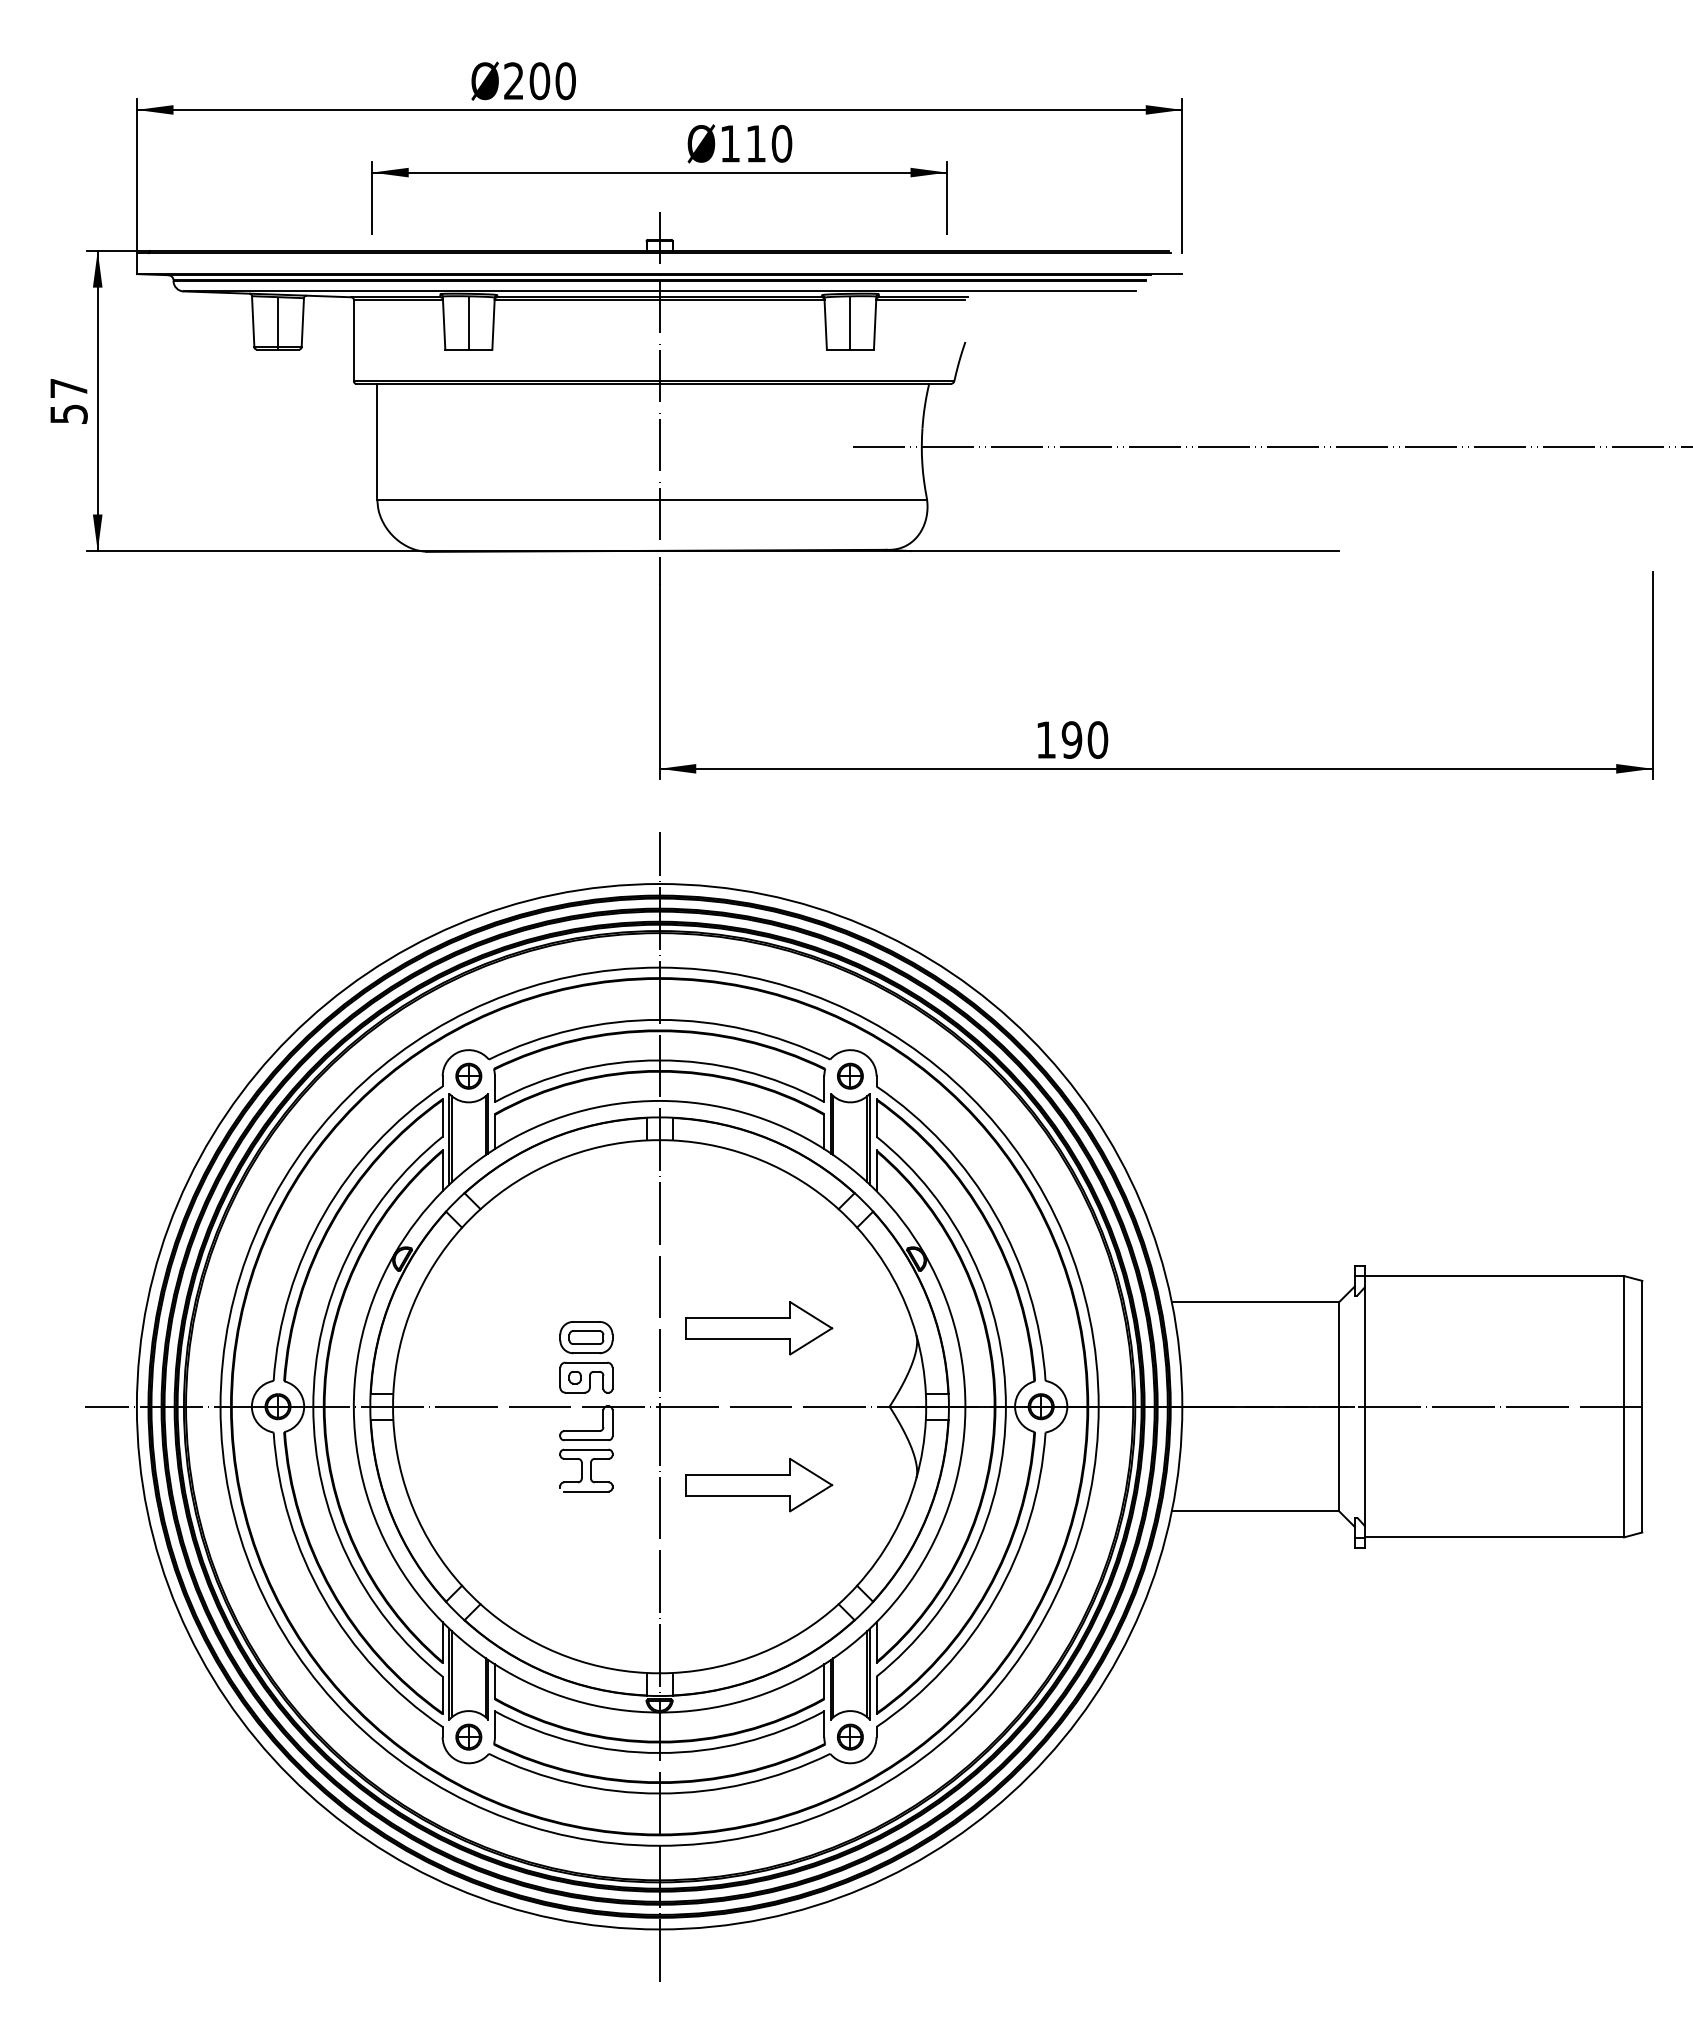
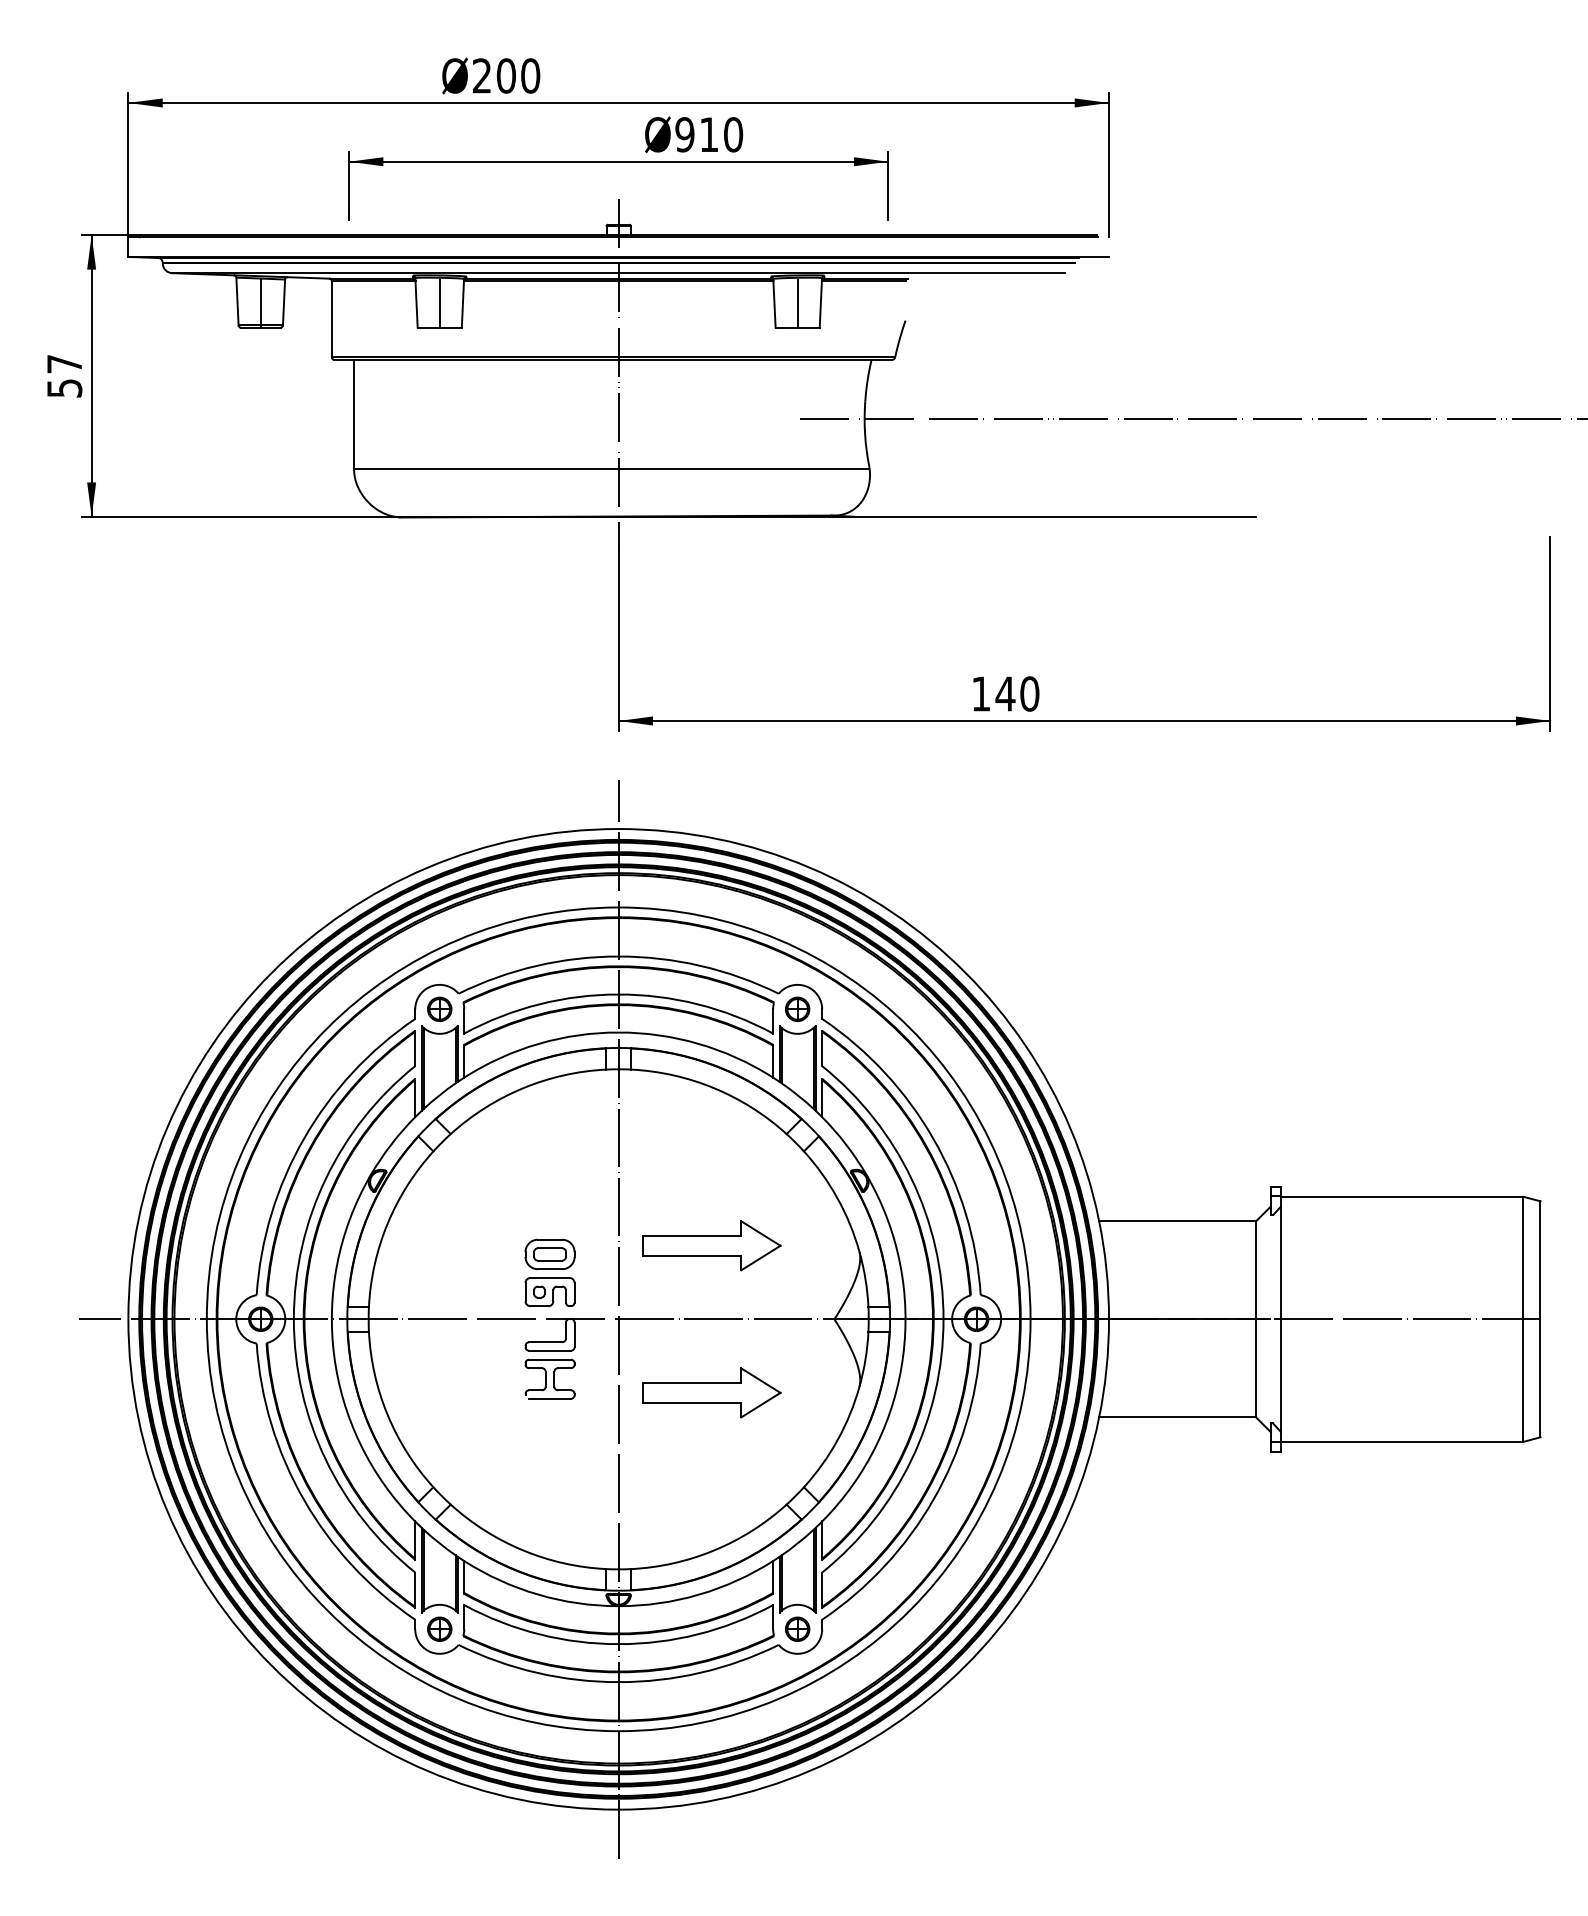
text: (730, 143) -> (685, 134), 110 -> 910
text: (1071, 739) -> (1005, 693), 190 -> 140

